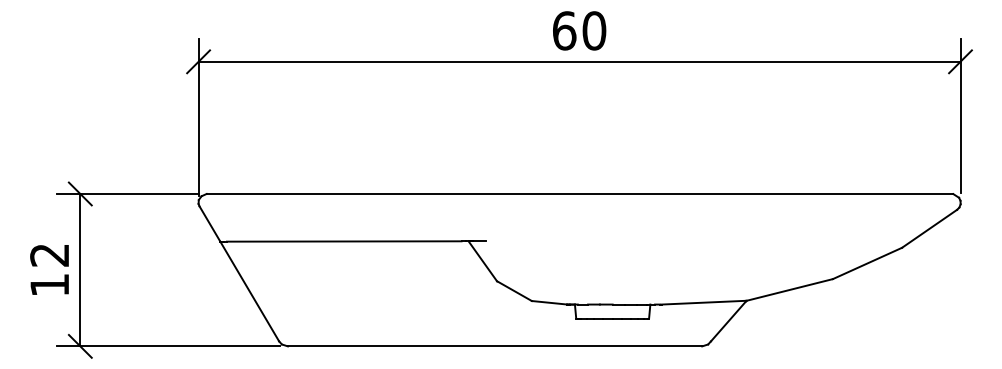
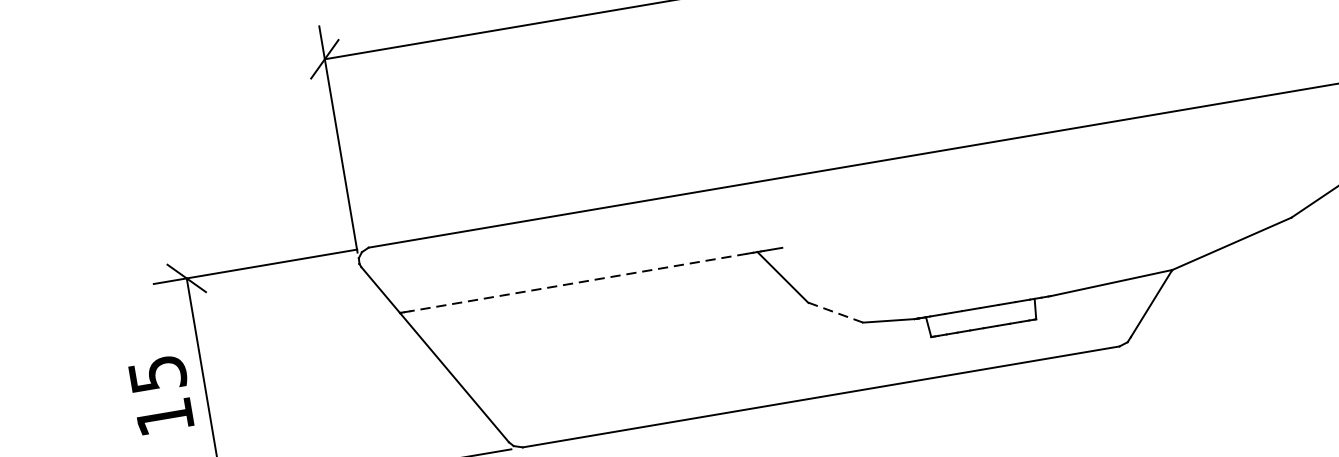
line: (343, 241) -> (577, 282), solid -> dashed
text: (49, 255) -> (157, 374), 12 -> 15
line: (514, 290) -> (835, 311), solid -> dashed

